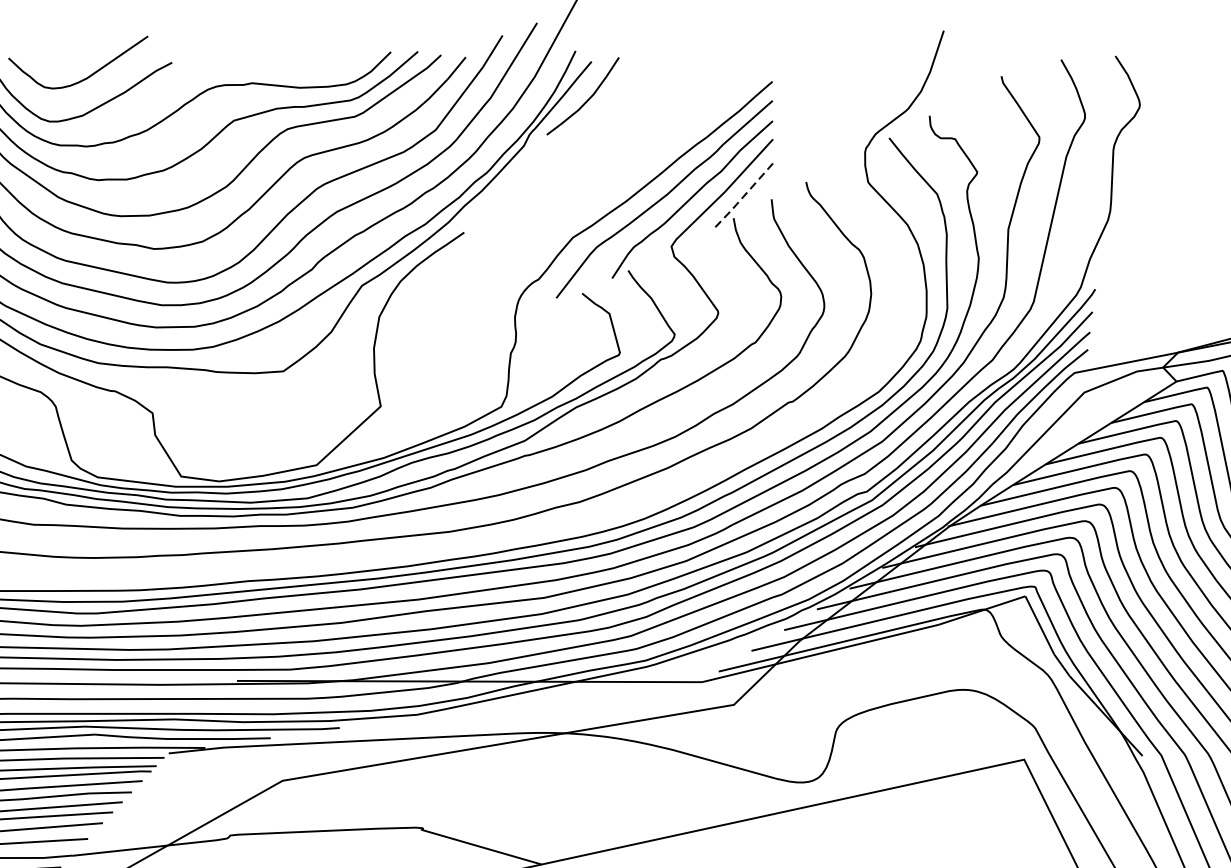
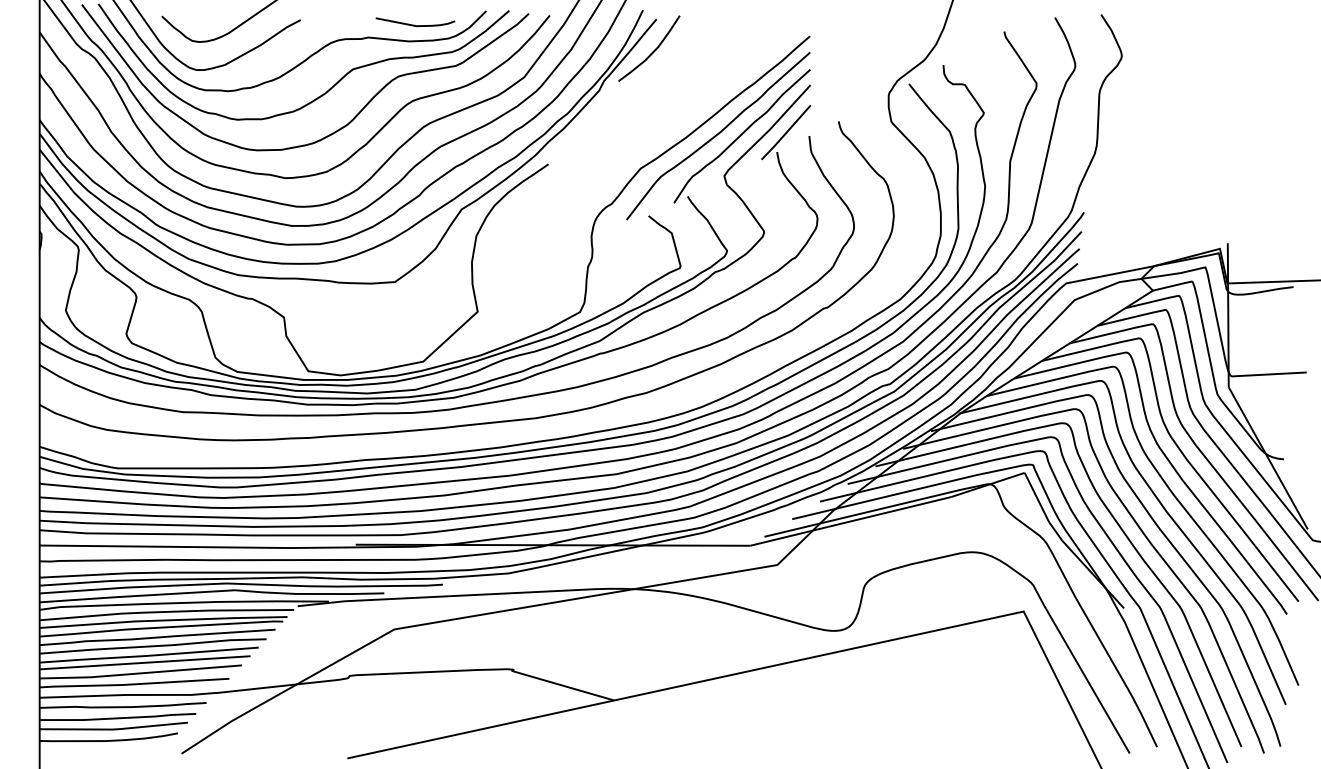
curve: (306, 67) -> (414, 24), added
line: (744, 196) -> (786, 133), dashed -> solid

